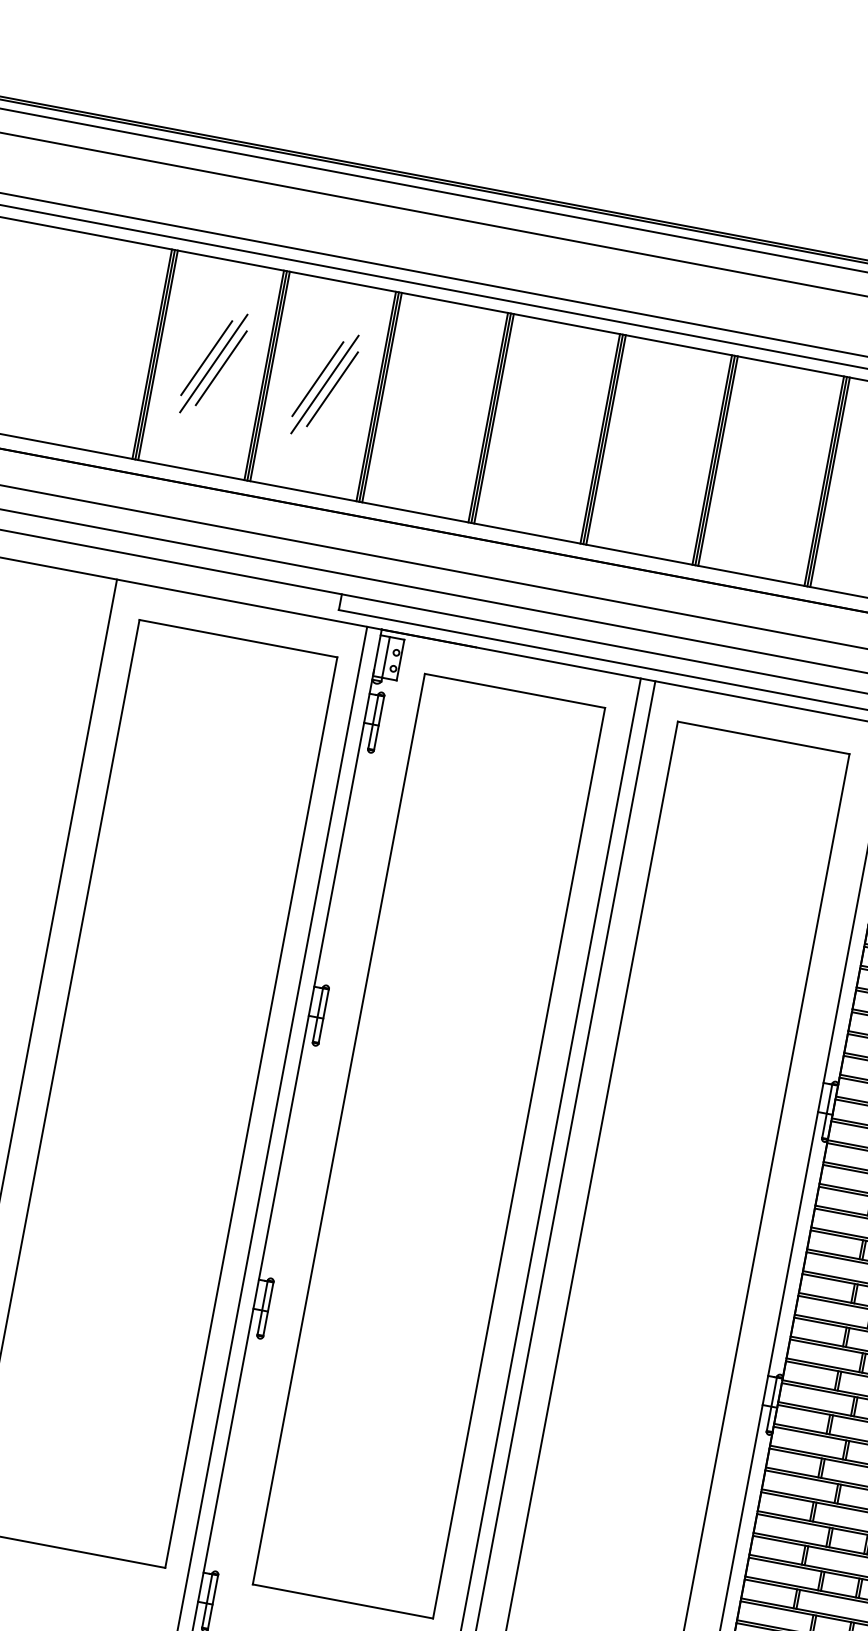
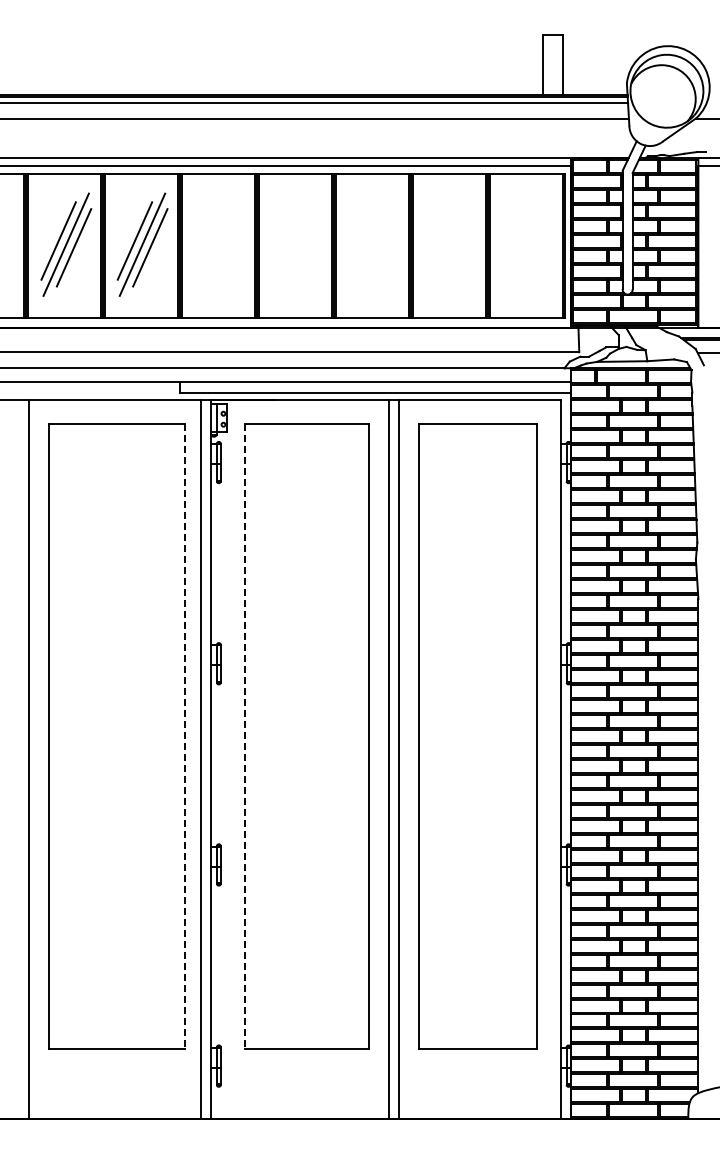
part: (212, 362) -> (65, 244), size x1.4
part: (325, 384) -> (142, 244), size x1.4
line: (250, 1112) -> (184, 736), solid -> dashed
line: (338, 1128) -> (244, 736), solid -> dashed

